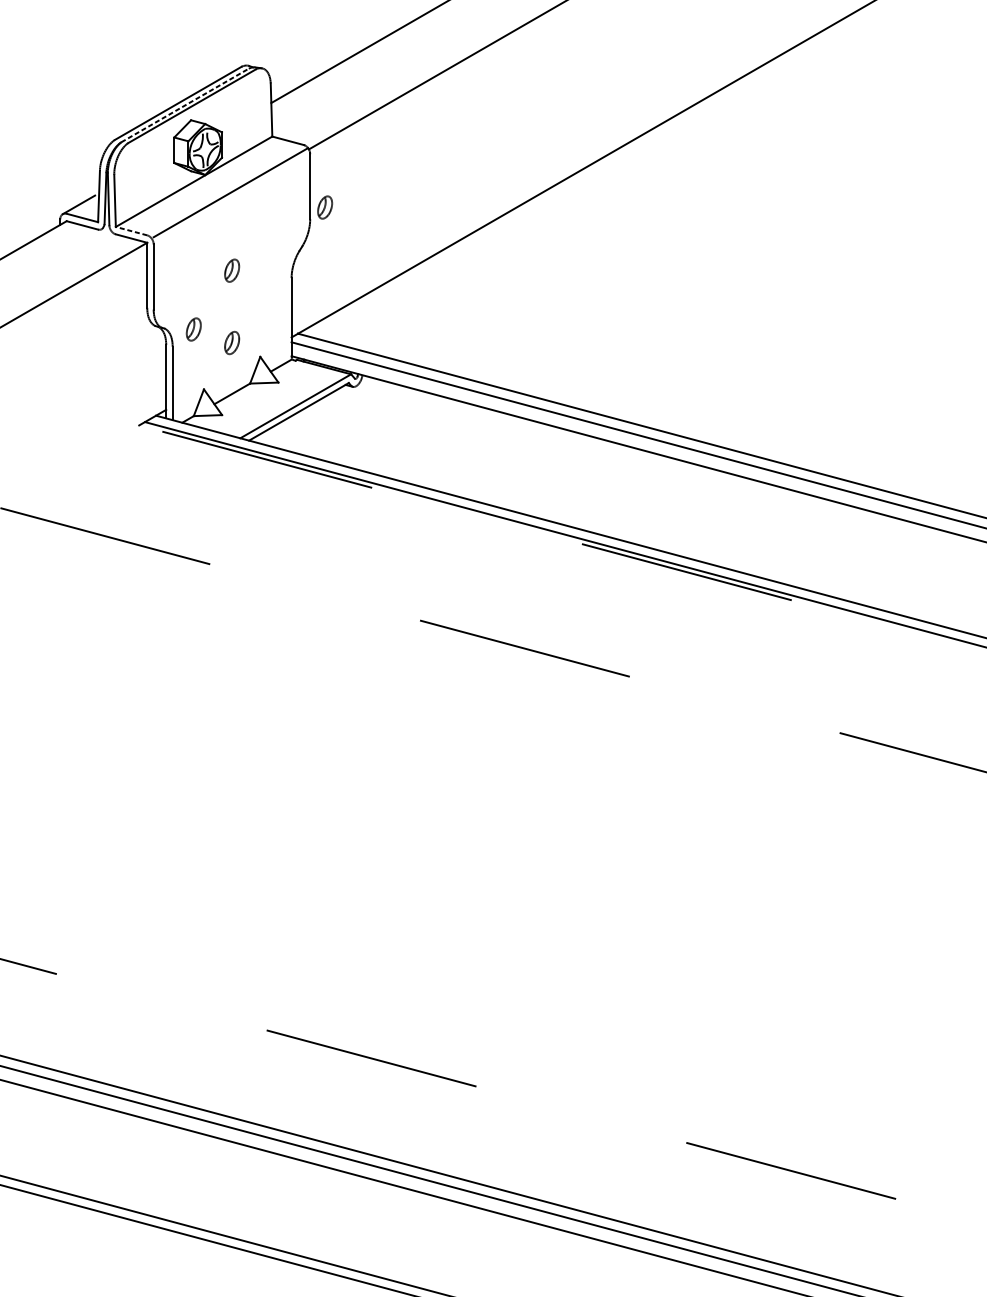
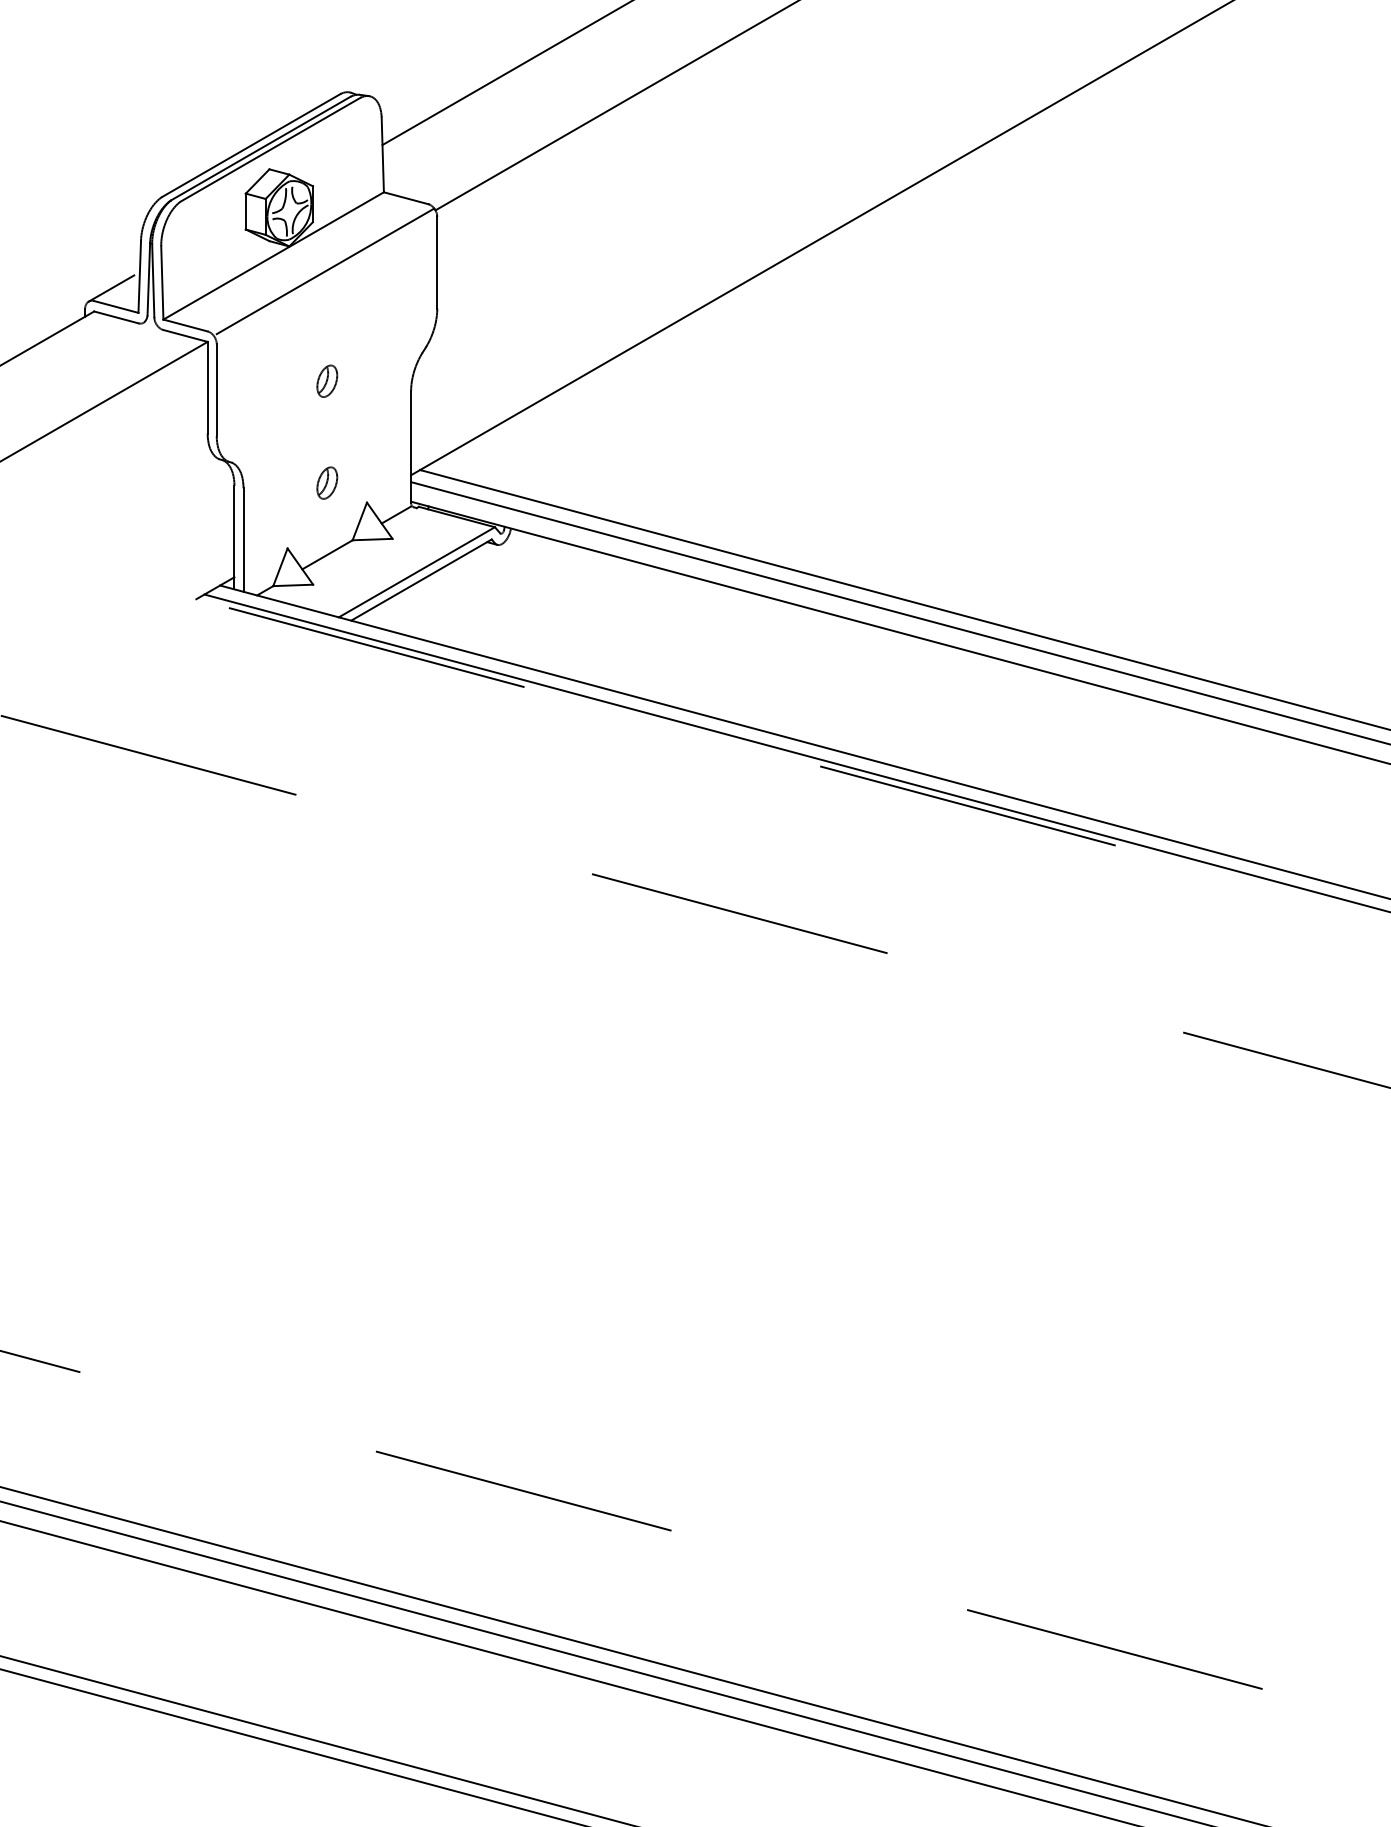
line: (184, 105) -> (260, 148), dashed -> solid
part: (325, 207) -> (458, 291), removed
line: (131, 231) -> (185, 325), dashed -> solid
part: (193, 329) -> (273, 463), removed

